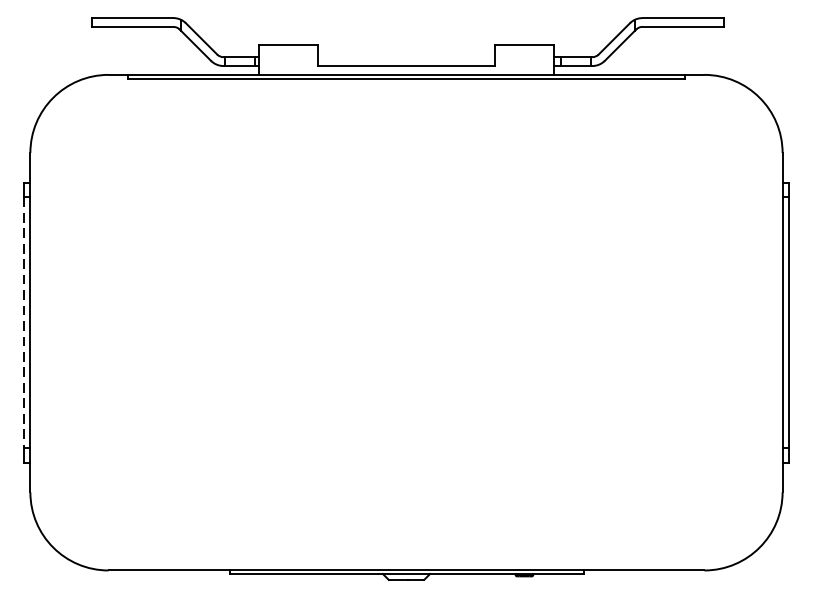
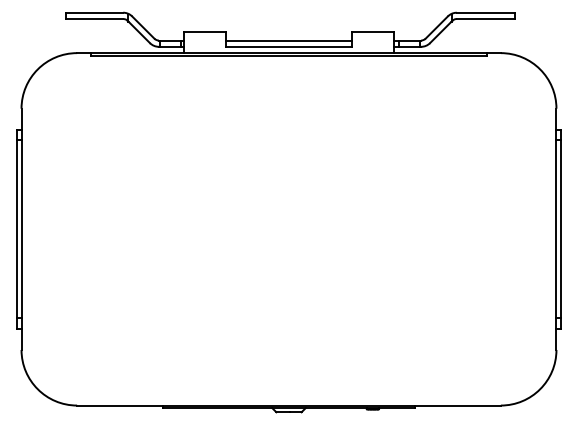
line: (405, 57) -> (288, 40), added
line: (24, 322) -> (17, 229), dashed -> solid

